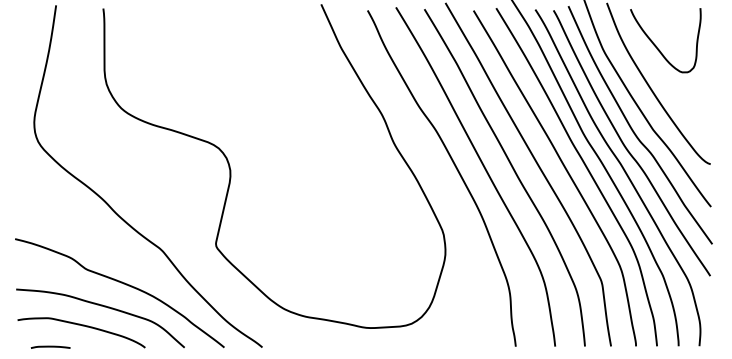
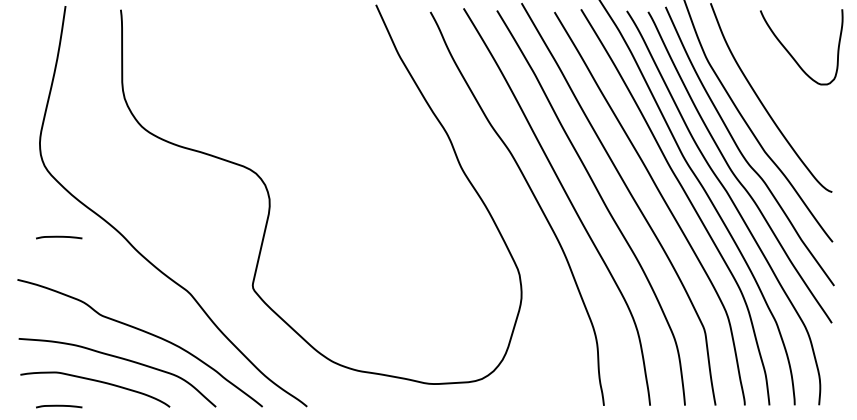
curve: (657, 47) -> (792, 55), moved
curve: (50, 202) -> (59, 237), added

